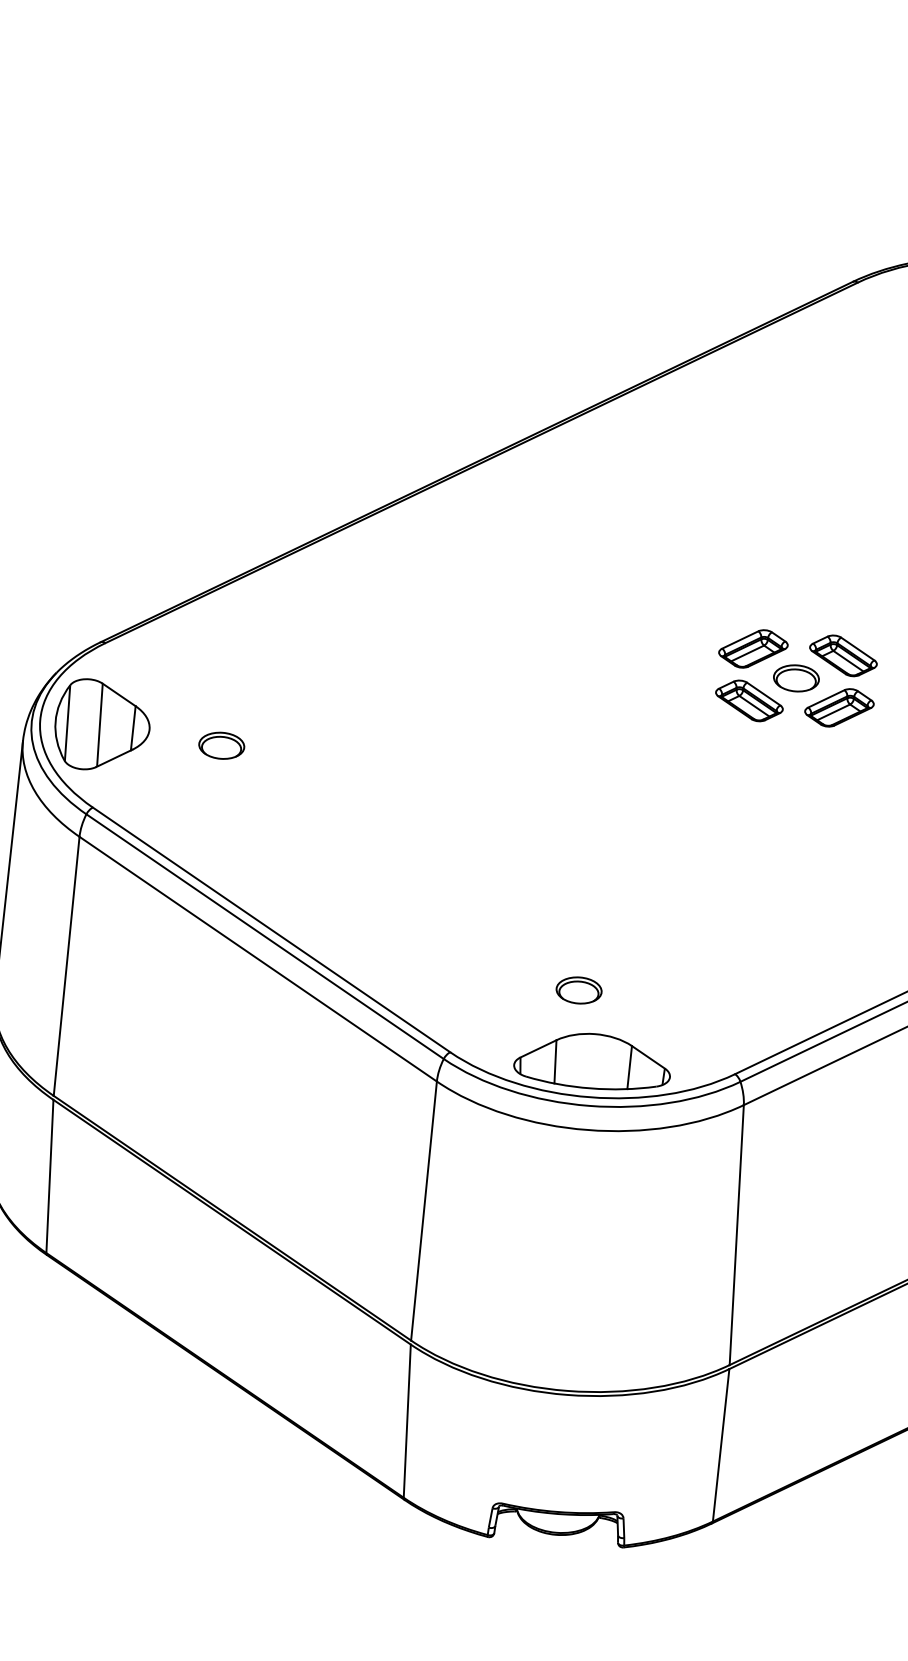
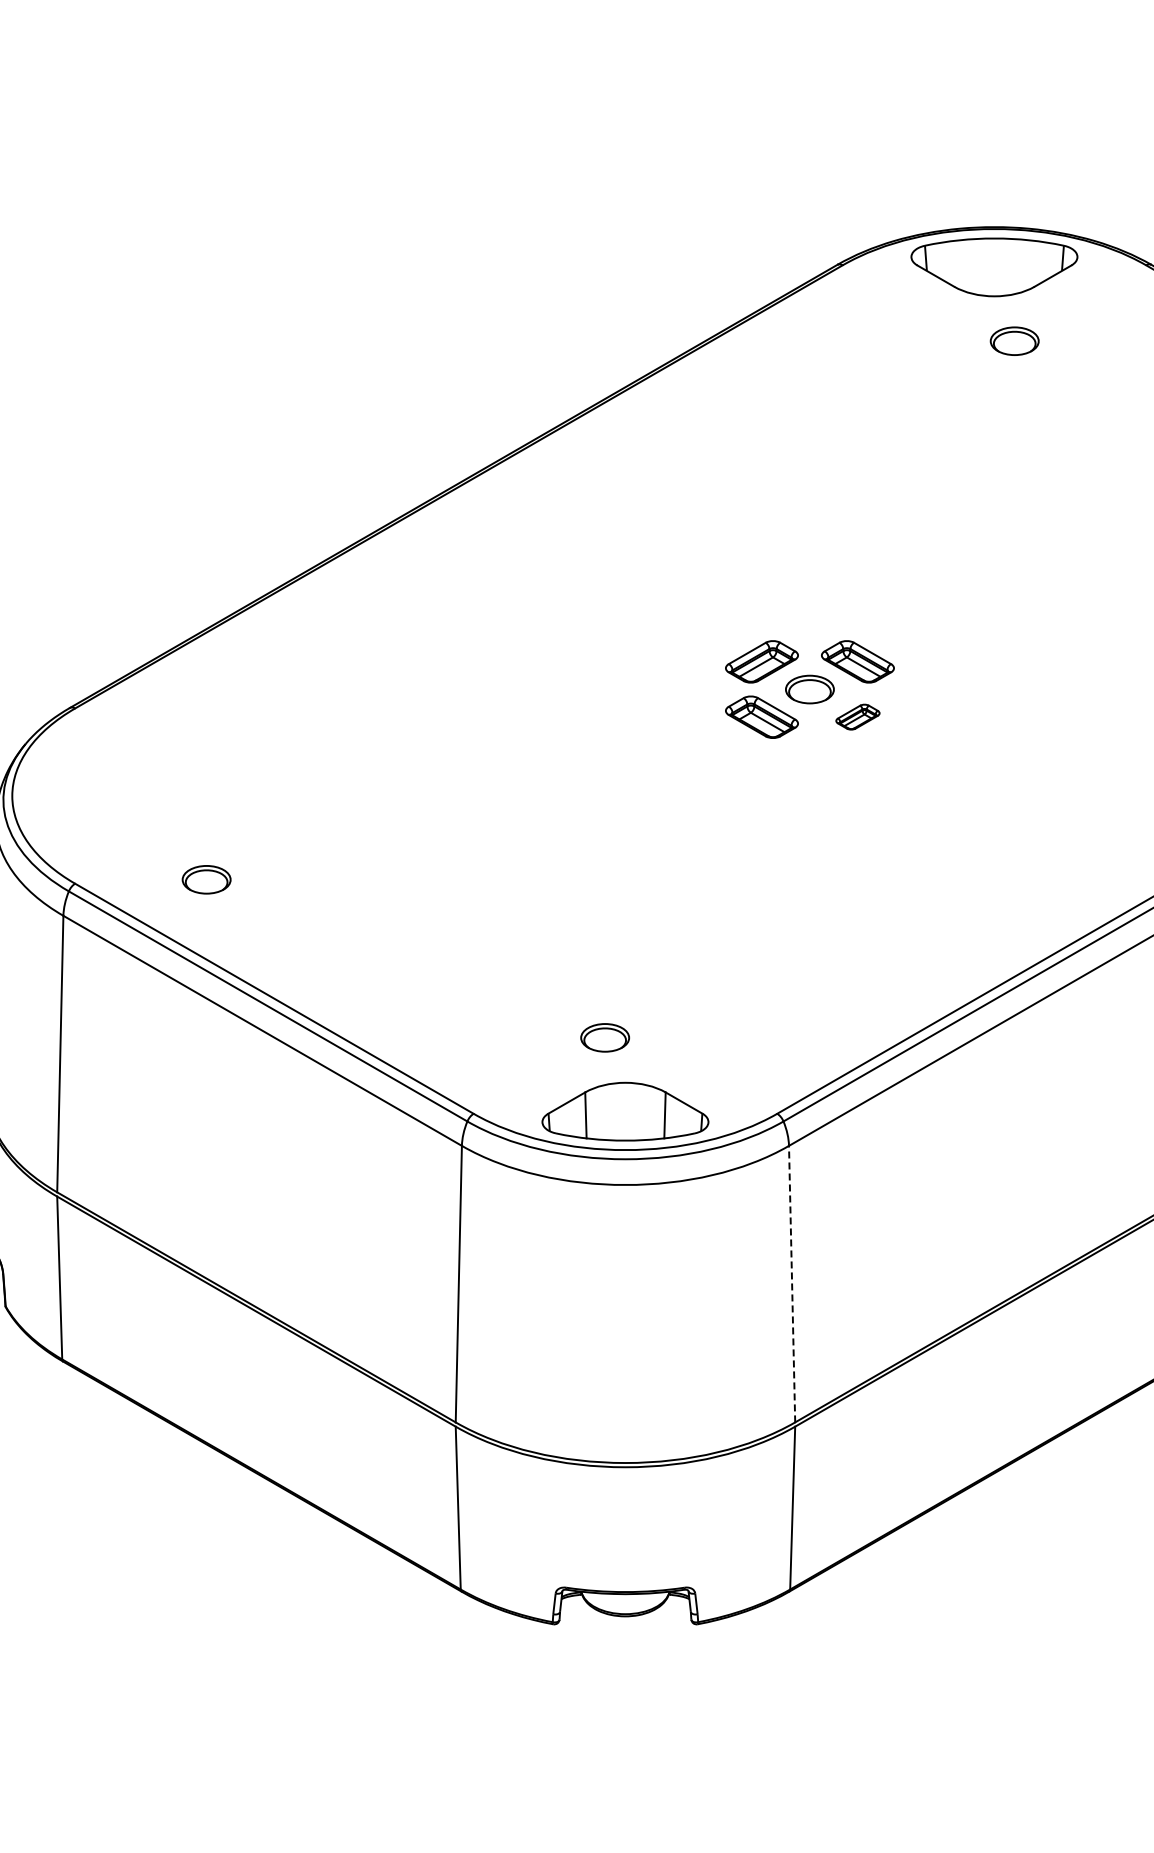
part: (839, 707) -> (857, 716), size x0.6
part: (102, 725) -> (78, 795), removed
part: (221, 745) -> (206, 879), moved
line: (737, 1234) -> (792, 1283), solid -> dashed

